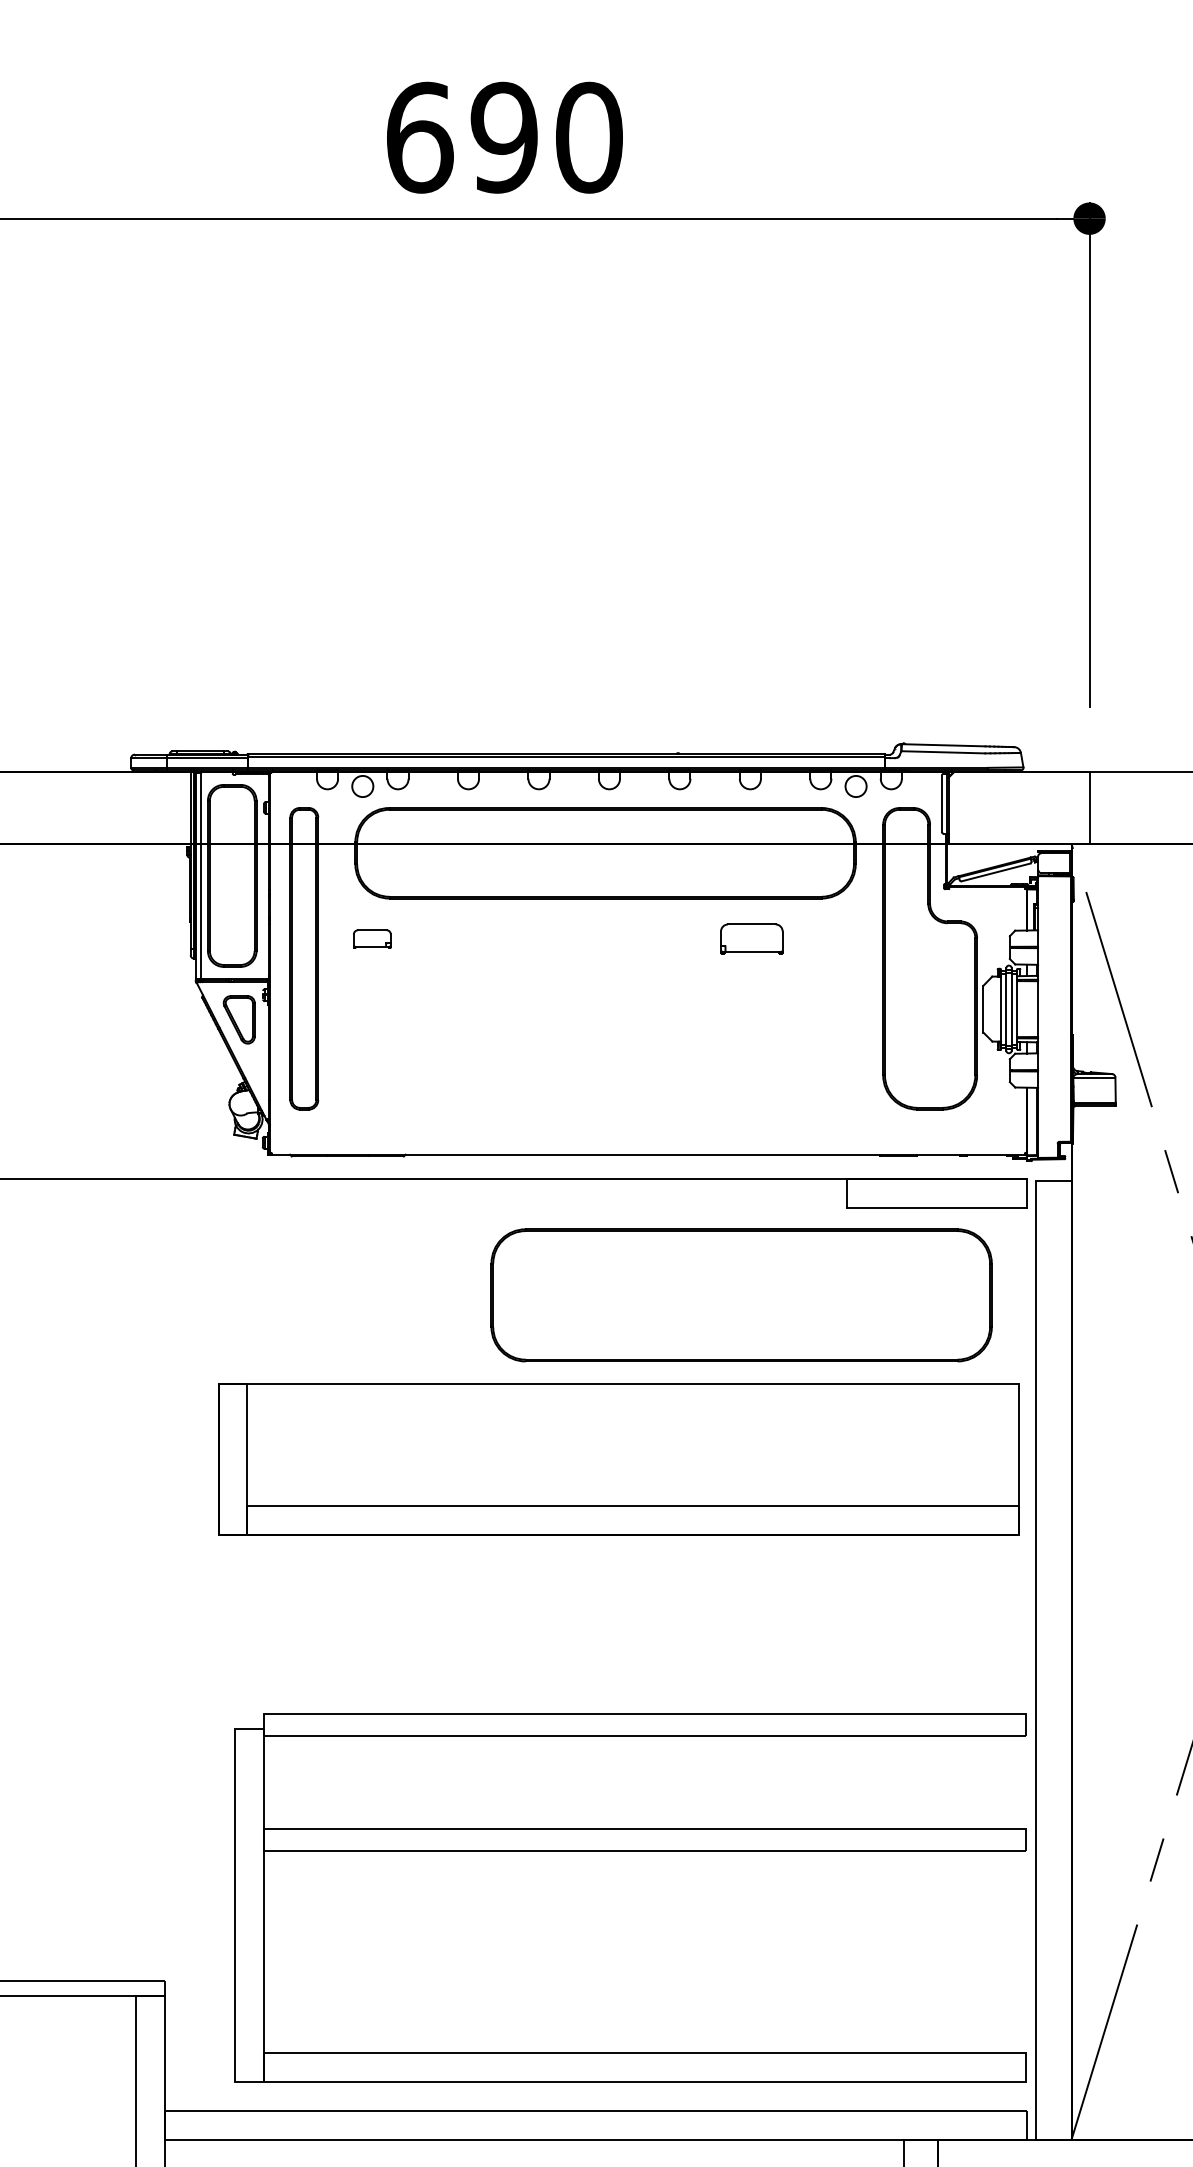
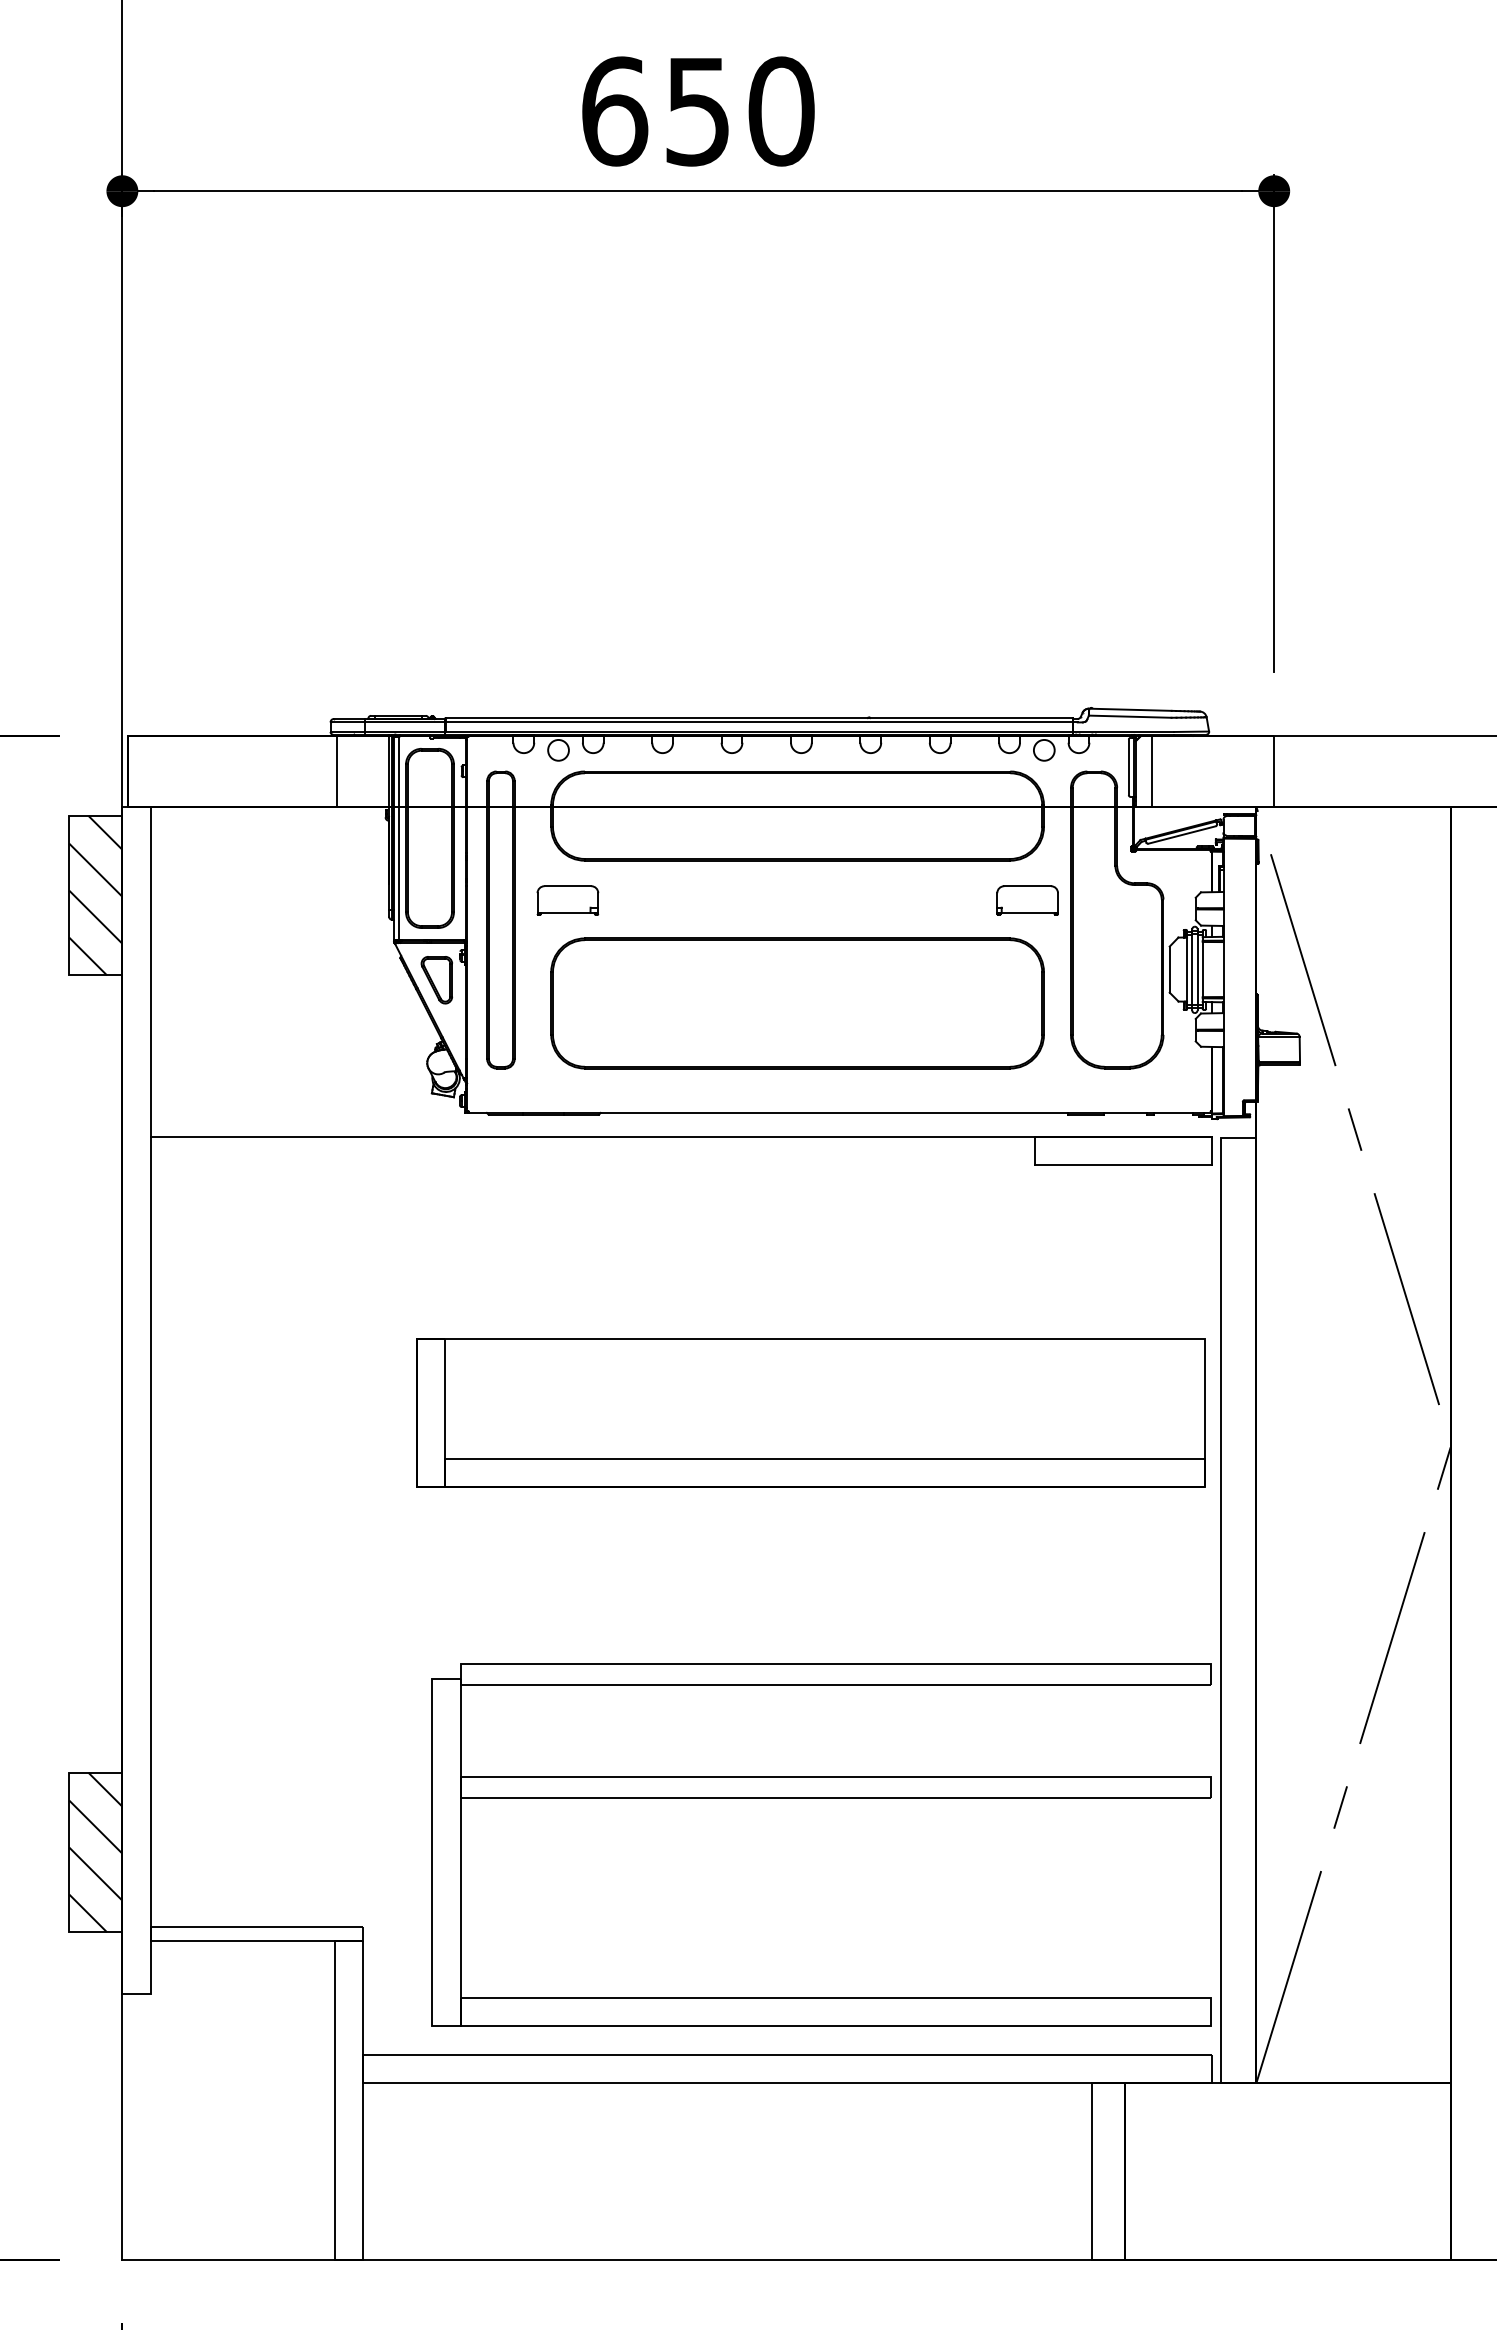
text: (503, 137) -> (697, 111), 690 -> 650
line: (137, 807) -> (336, 771), added
line: (964, 807) -> (1151, 771), added
part: (371, 938) -> (567, 900), size x1.67
part: (751, 938) -> (1027, 900), moved
part: (741, 1295) -> (797, 1003), moved

